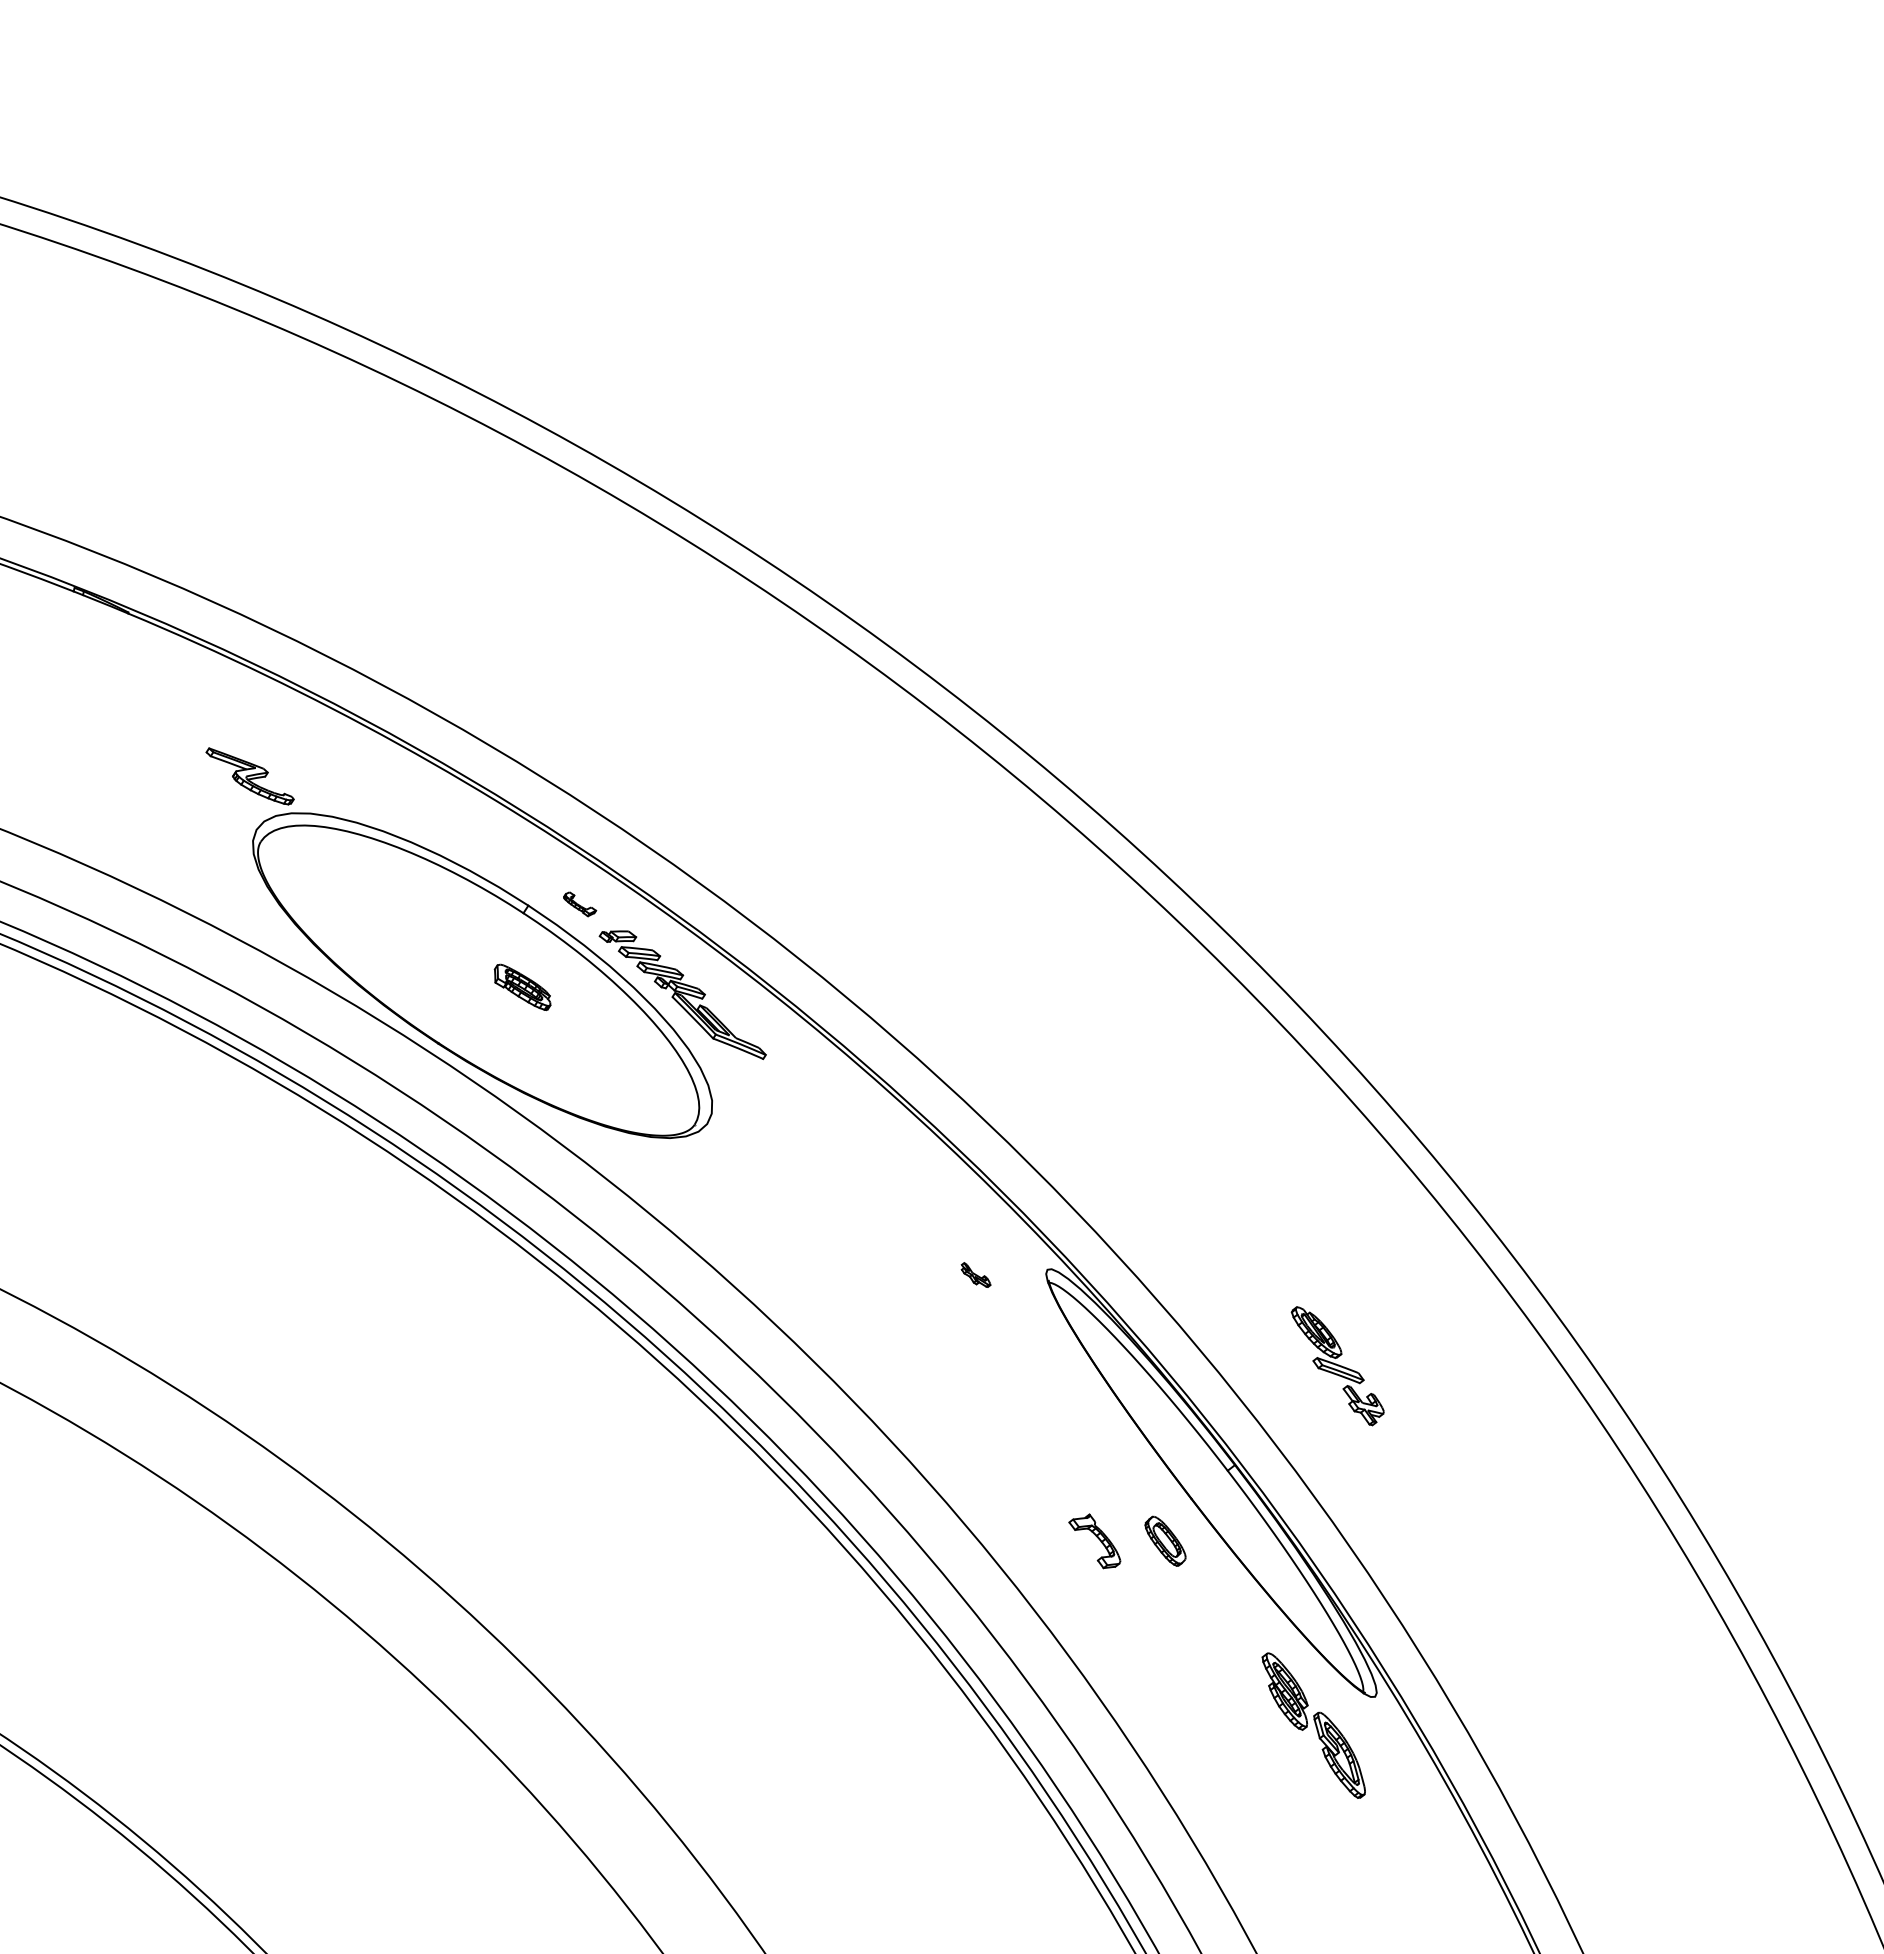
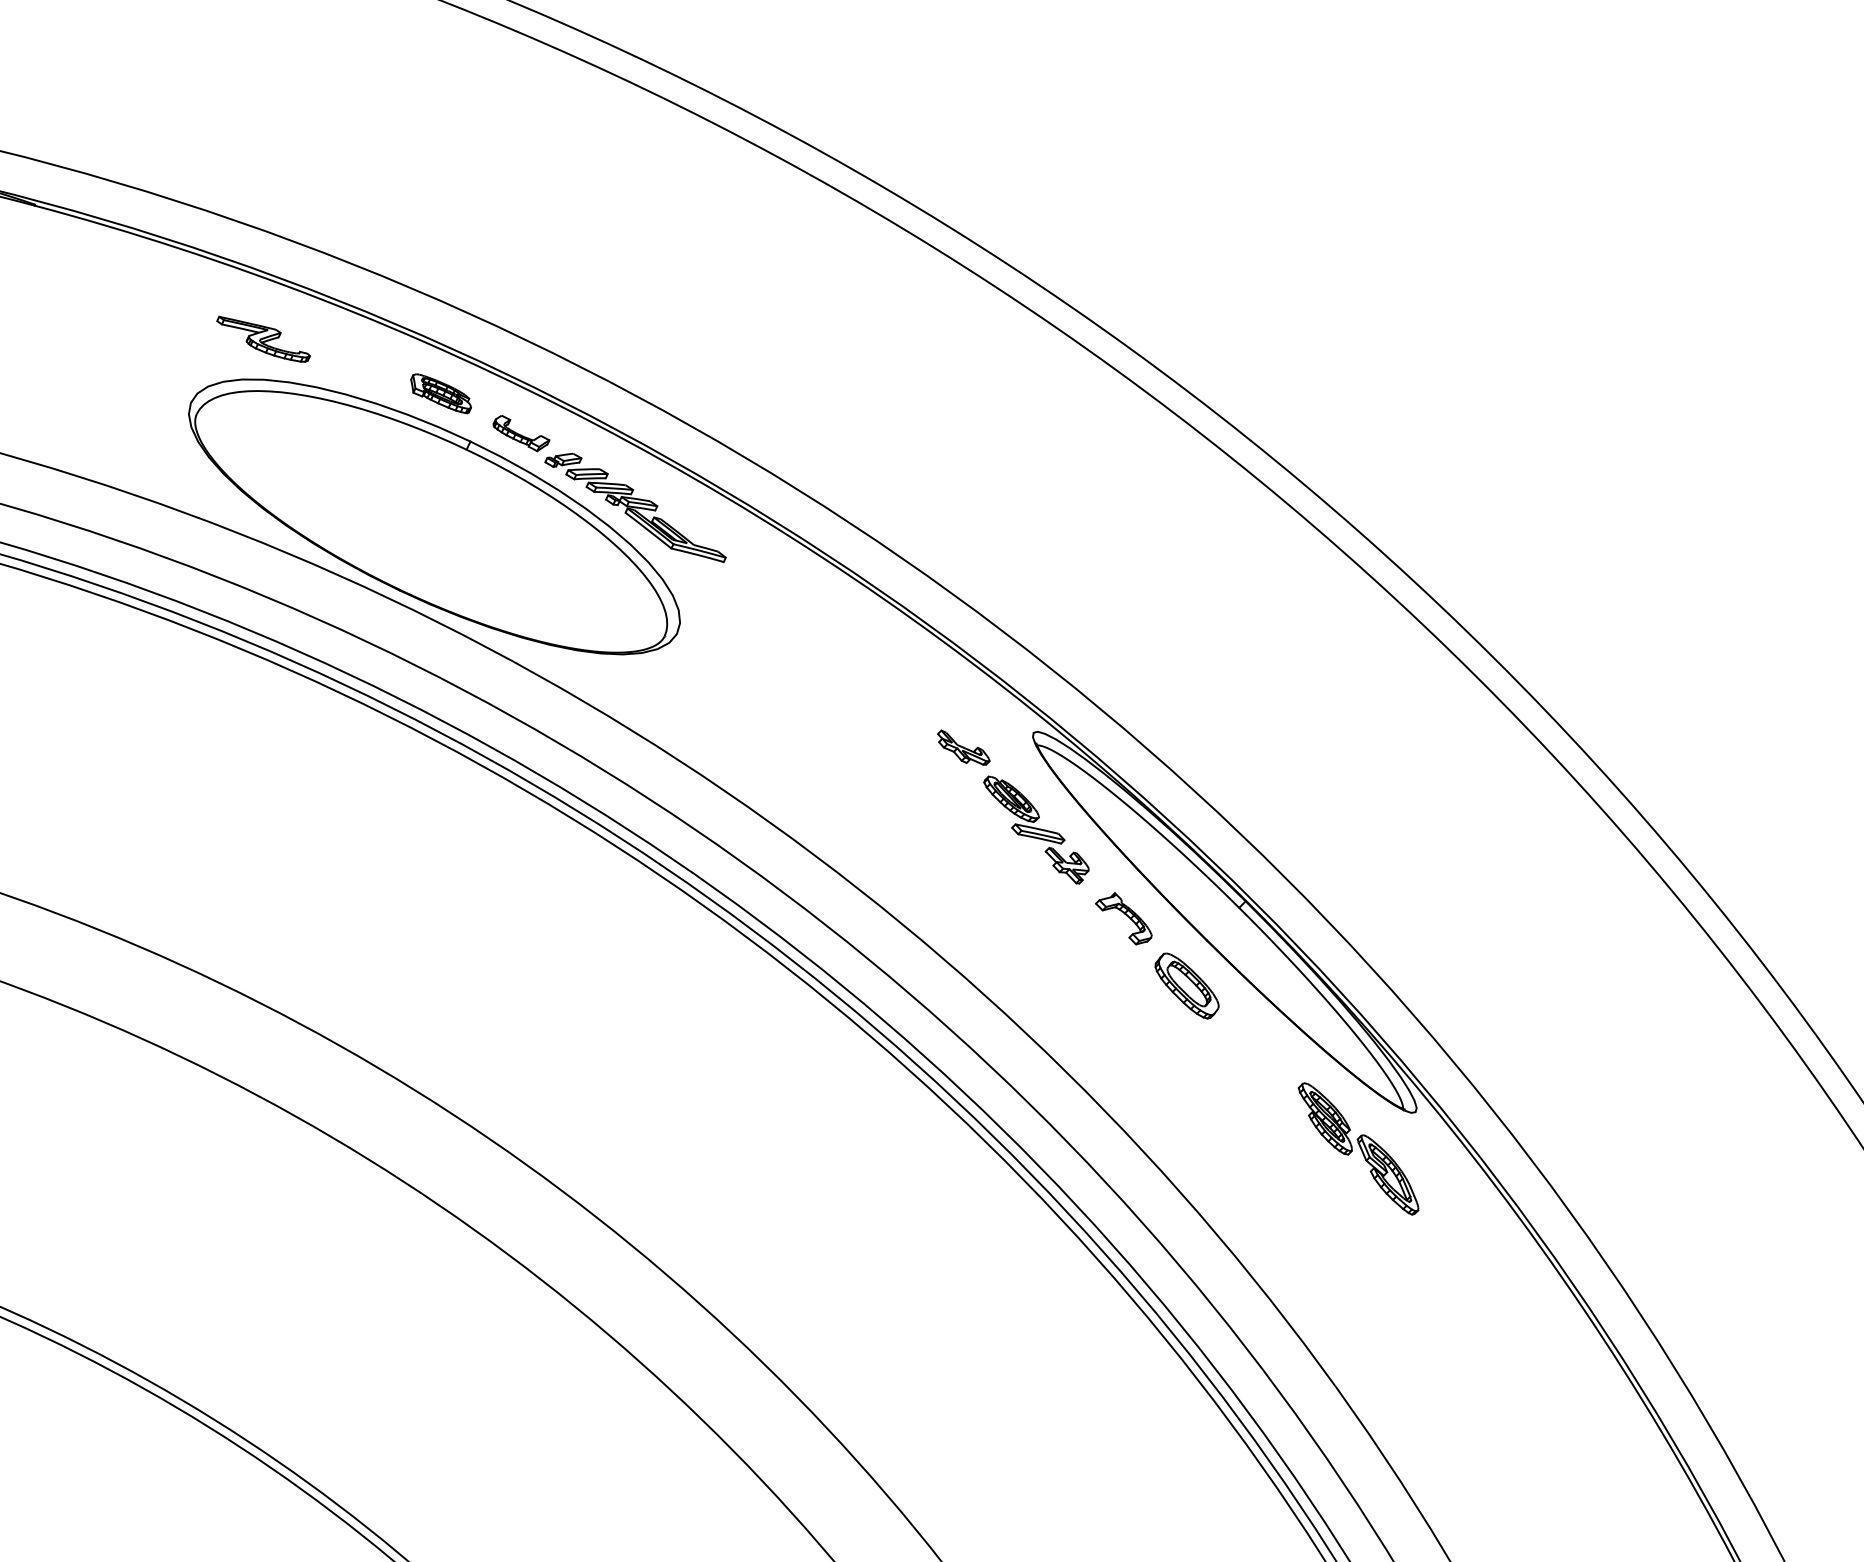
part: (249, 776) -> (263, 339), moved
part: (579, 904) -> (520, 433), size x1.67
part: (522, 987) -> (440, 393), moved
part: (975, 1274) -> (962, 747), size x1.67
part: (1337, 1366) -> (1036, 830), moved
part: (1094, 1541) -> (1123, 919), moved
part: (1165, 1541) -> (1187, 986), size x1.43

